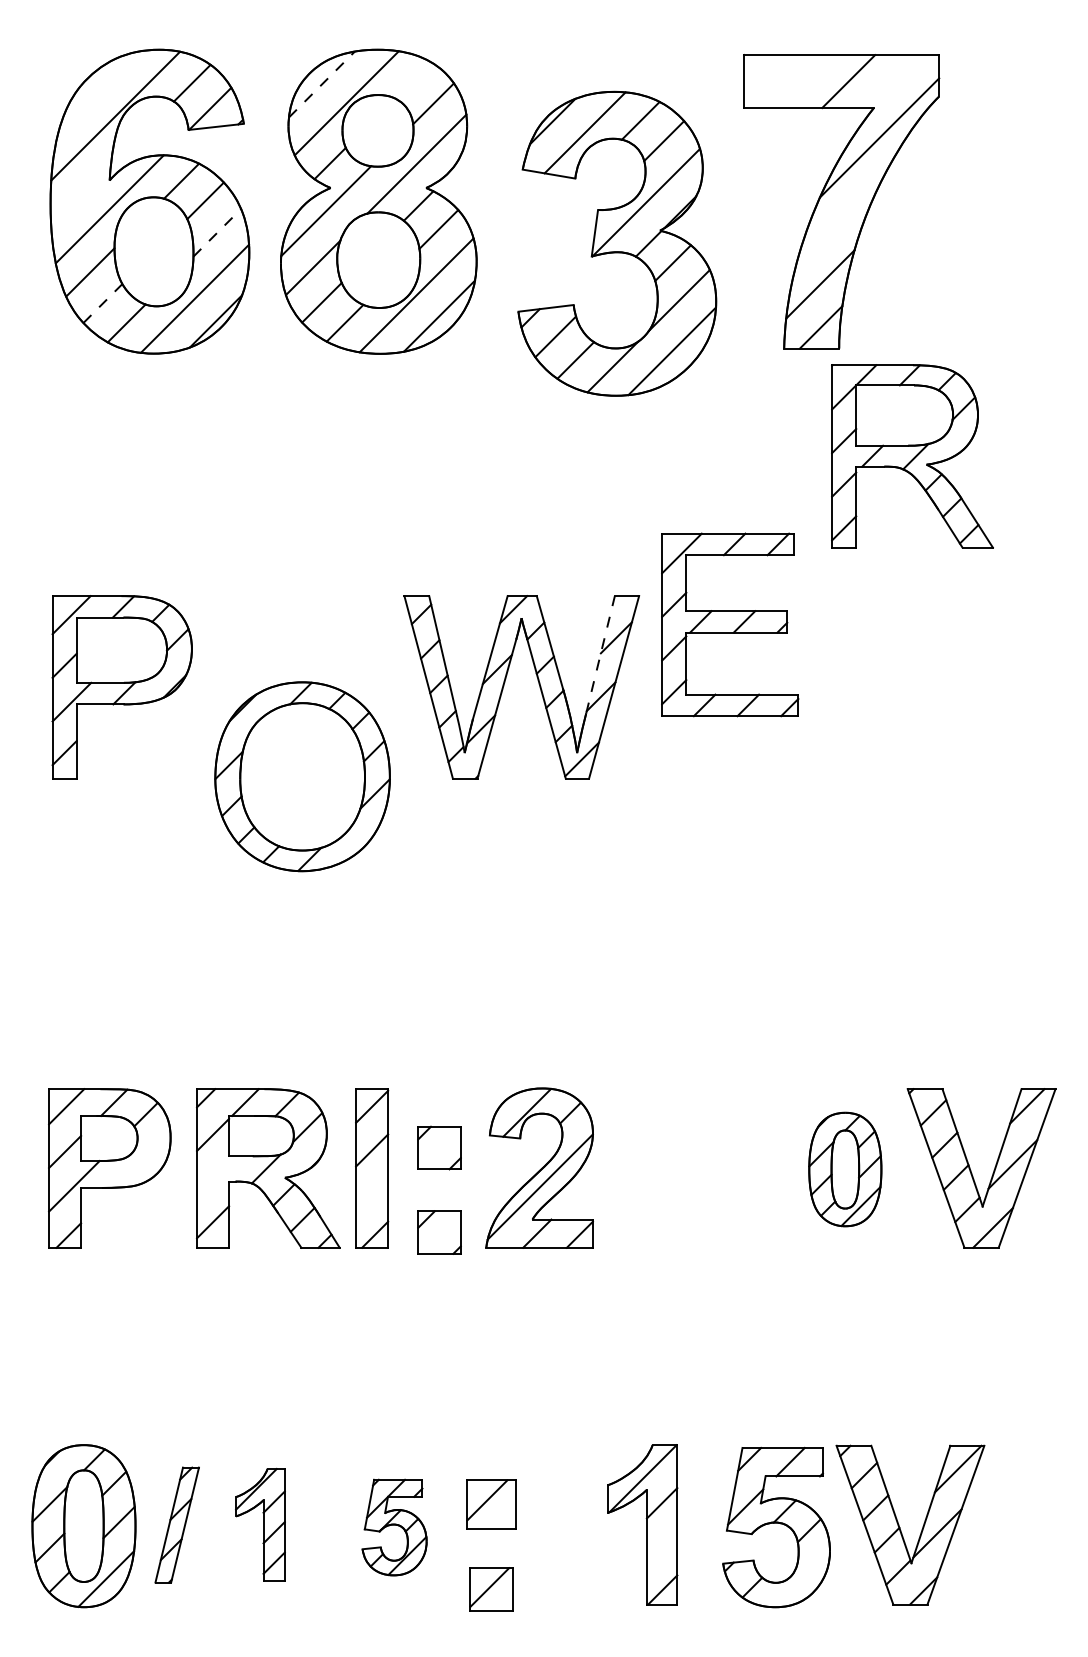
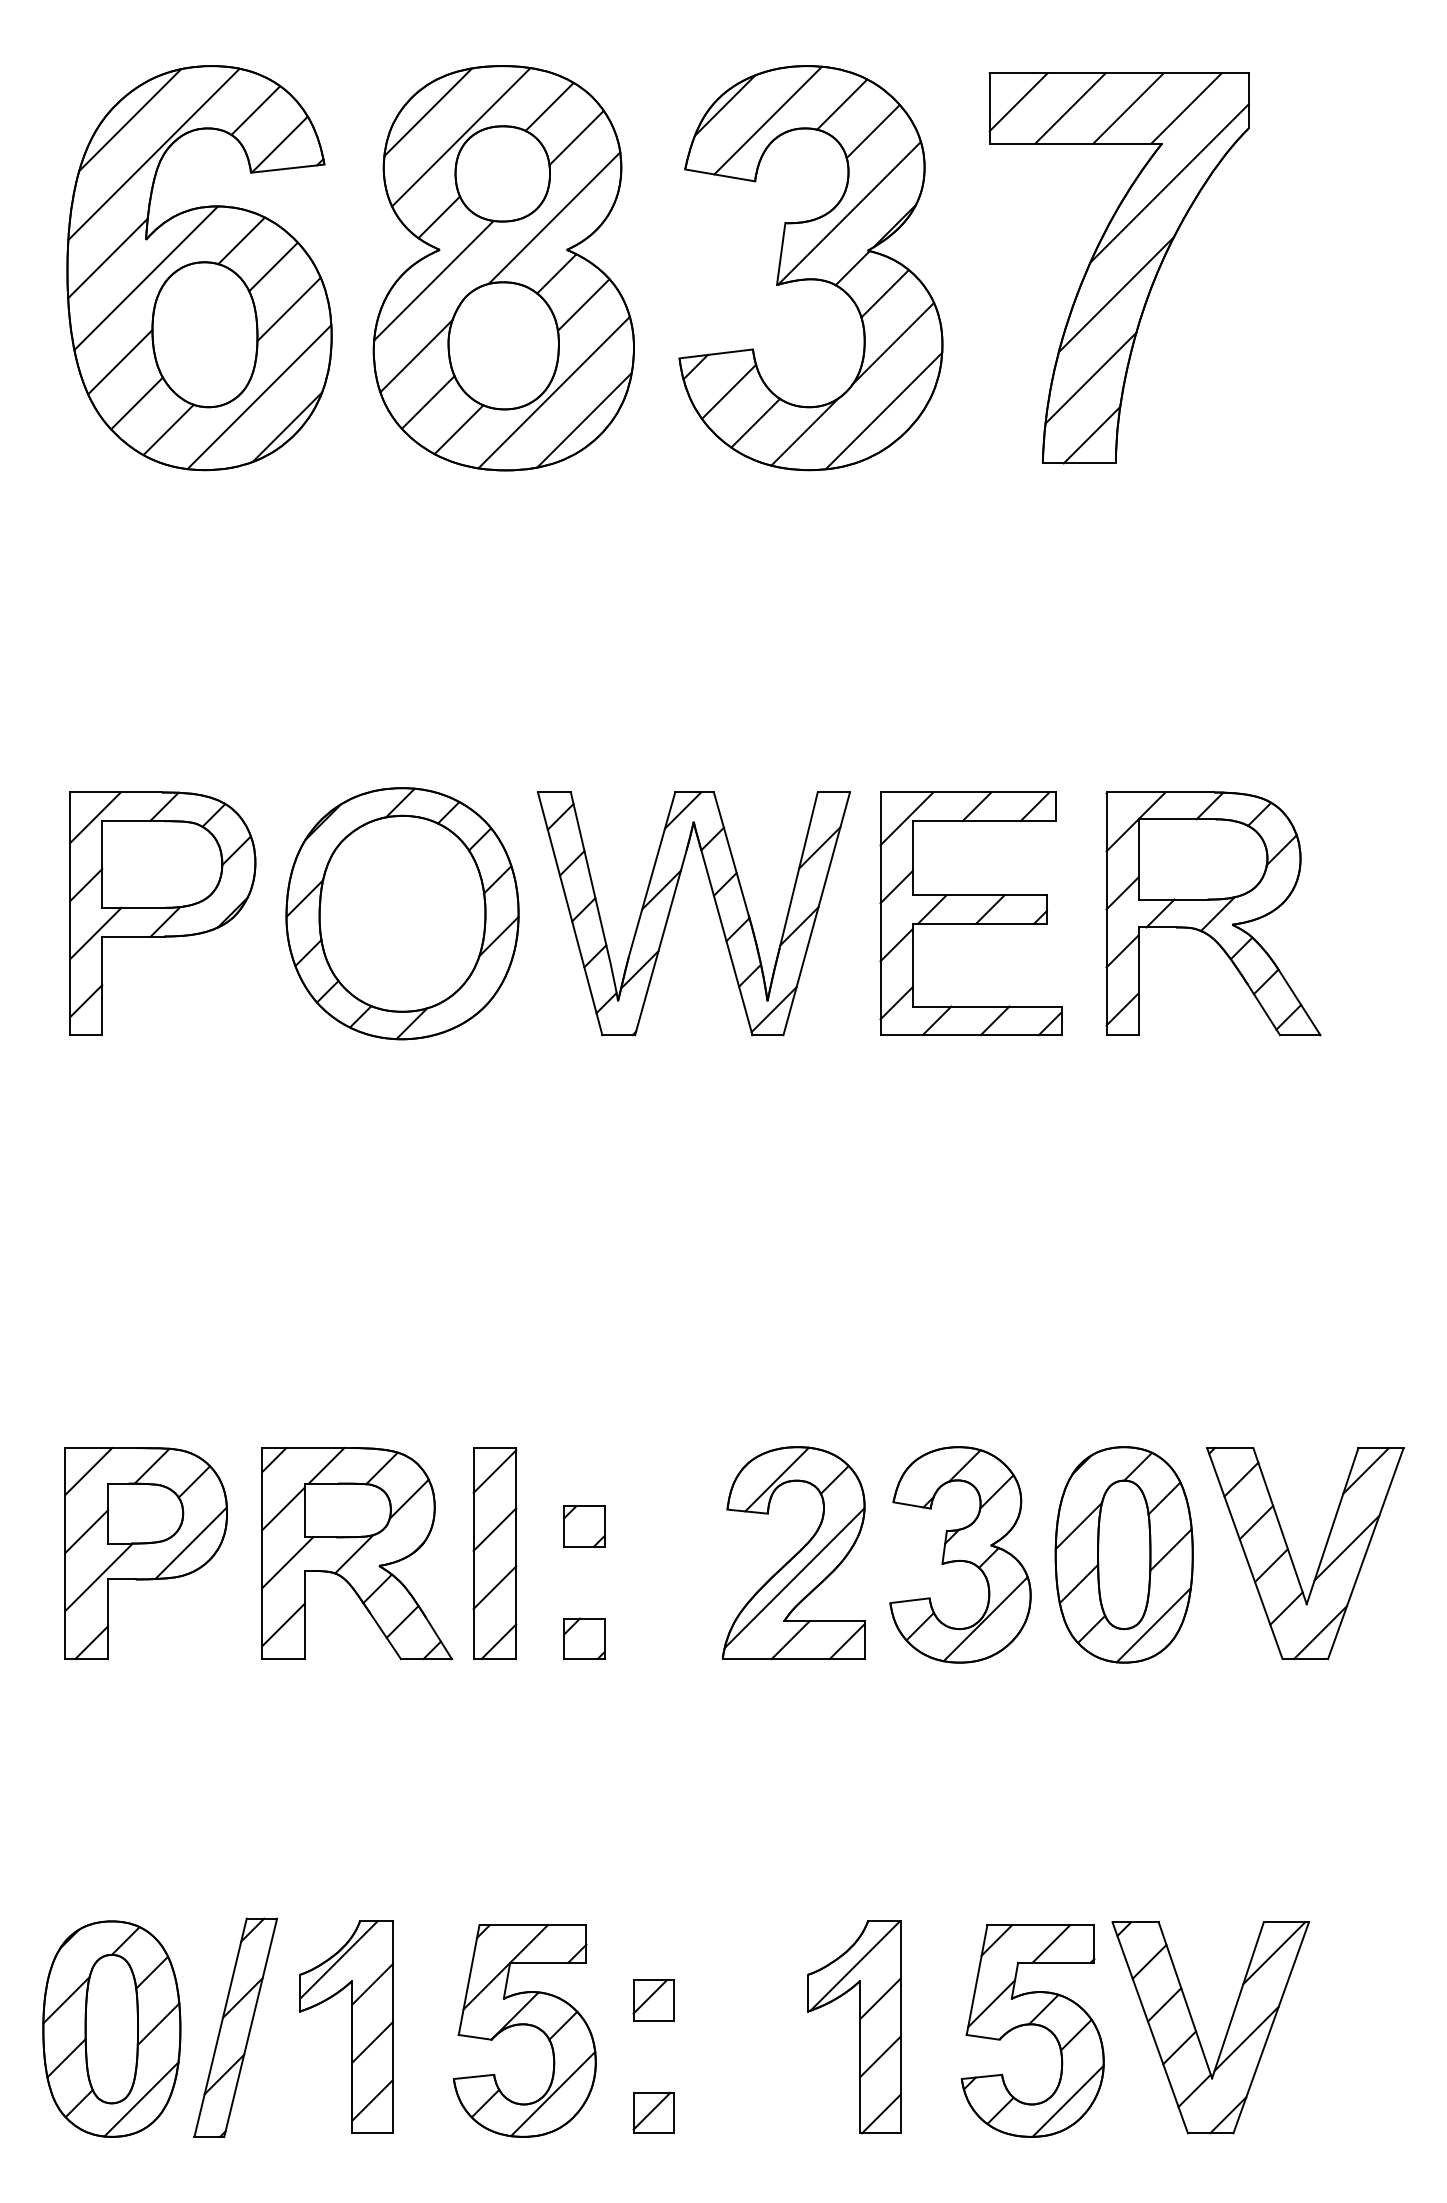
line: (765, 77) -> (1018, 102), added
line: (413, 80) -> (549, 106), added
line: (804, 81) -> (1070, 108), added
line: (892, 81) -> (1186, 108), added
line: (322, 84) -> (428, 112), dashed -> solid
line: (98, 89) -> (130, 119), added
line: (80, 194) -> (107, 258), added
line: (839, 221) -> (1116, 294), added
line: (217, 232) -> (289, 309), dashed -> solid
part: (616, 244) -> (810, 268), moved
line: (103, 303) -> (137, 403), dashed -> solid
part: (912, 456) -> (1213, 913), moved
part: (729, 624) -> (970, 913), moved
line: (600, 654) -> (798, 869), dashed -> solid
part: (302, 776) -> (402, 913), moved
part: (439, 1148) -> (584, 1526), size x0.71
line: (143, 1160) -> (190, 1542), added
part: (539, 1168) -> (793, 1553), moved
part: (722, 1169) -> (960, 1554), added
part: (844, 1169) -> (1123, 1554), size x1.43
line: (216, 1175) -> (287, 1562), added
line: (371, 1194) -> (494, 1587), added
part: (439, 1232) -> (584, 1638), size x0.71
part: (491, 1504) -> (653, 2000), size x0.62
part: (176, 1524) -> (235, 2027), size x1.43
part: (260, 1524) -> (346, 2026), size x1.43
part: (394, 1527) -> (524, 2030), size x1.67
line: (662, 1546) -> (880, 2056), added
line: (802, 1579) -> (1067, 2100), added
part: (491, 1588) -> (653, 2112), size x0.71

